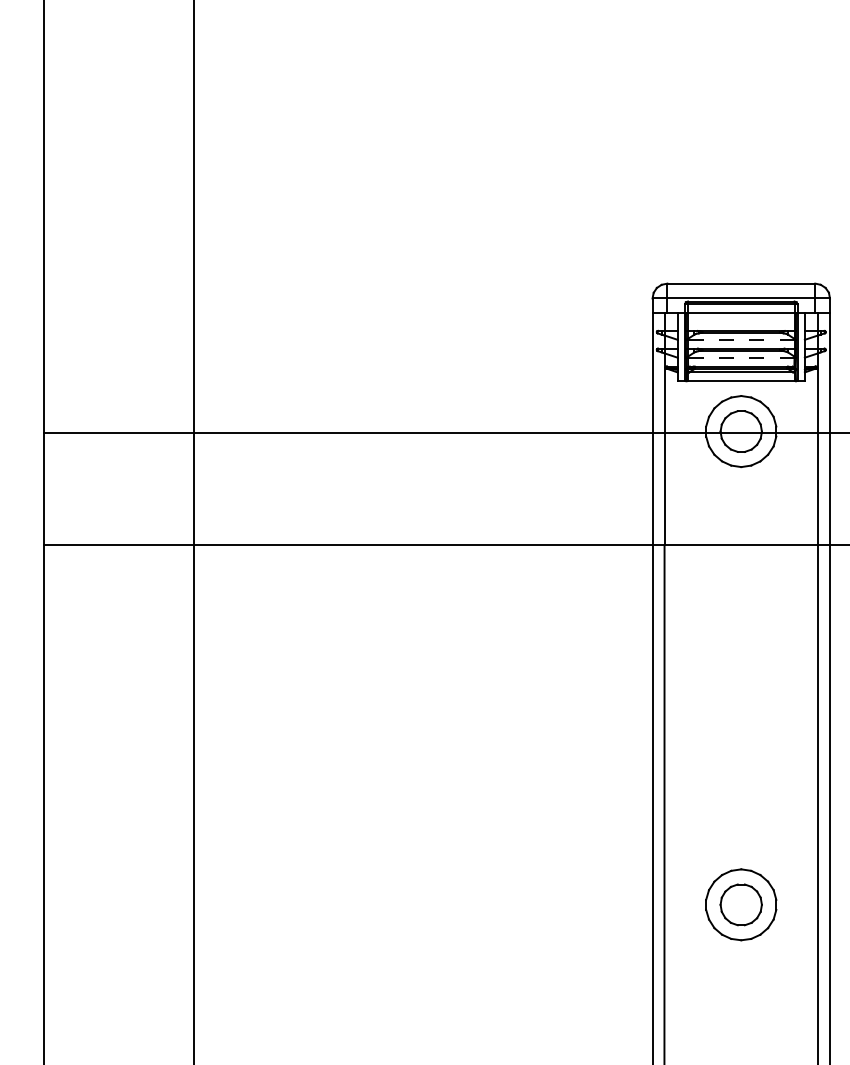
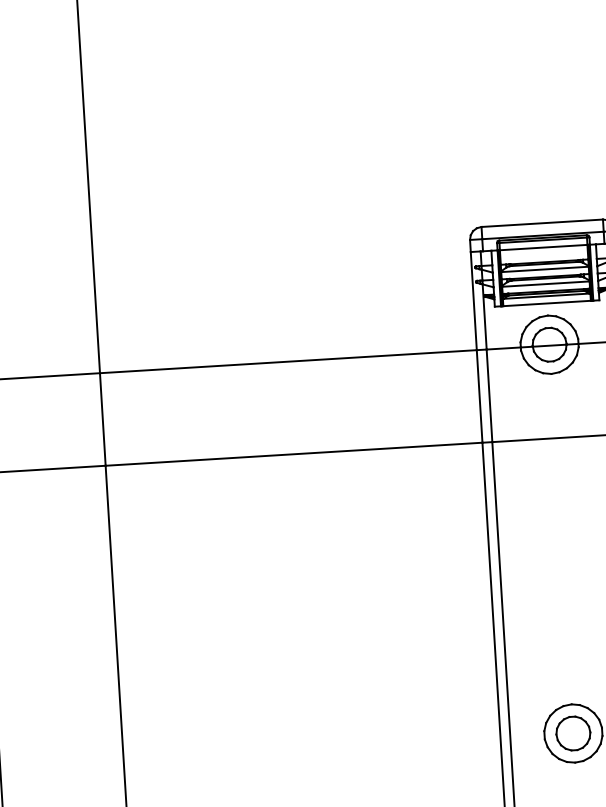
line: (740, 339) -> (544, 269), dashed -> solid
line: (740, 357) -> (545, 283), dashed -> solid

